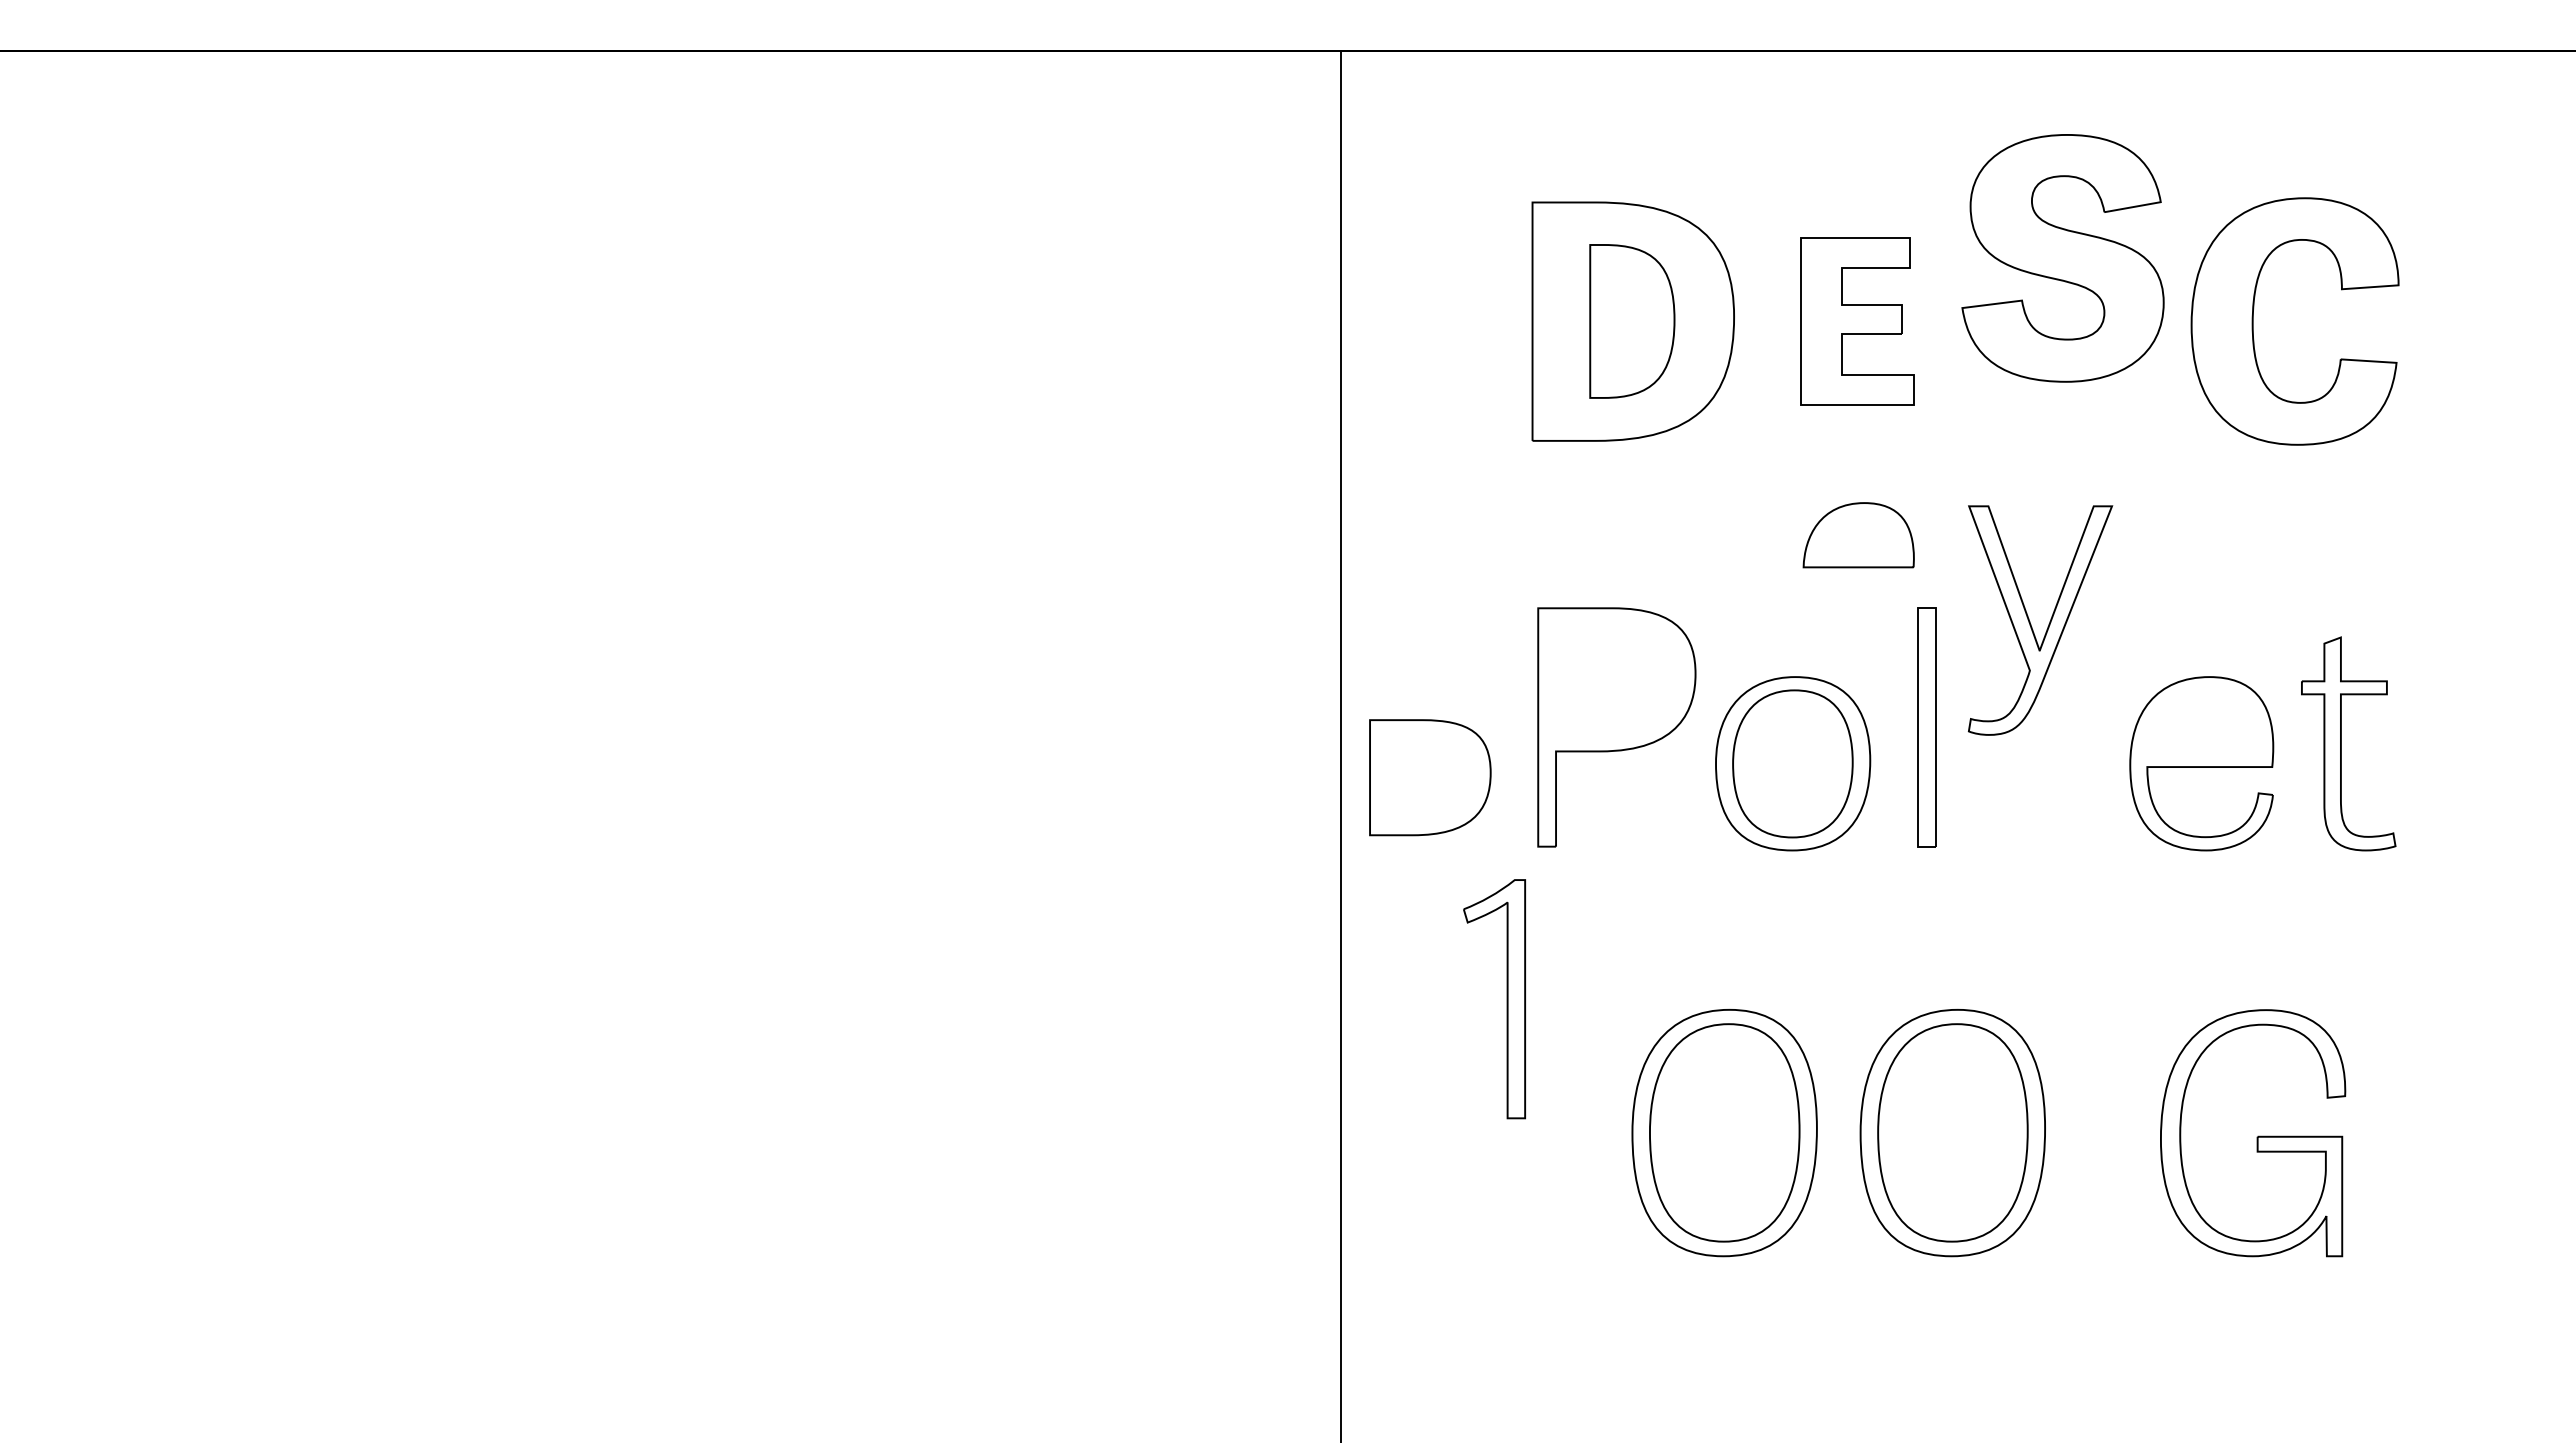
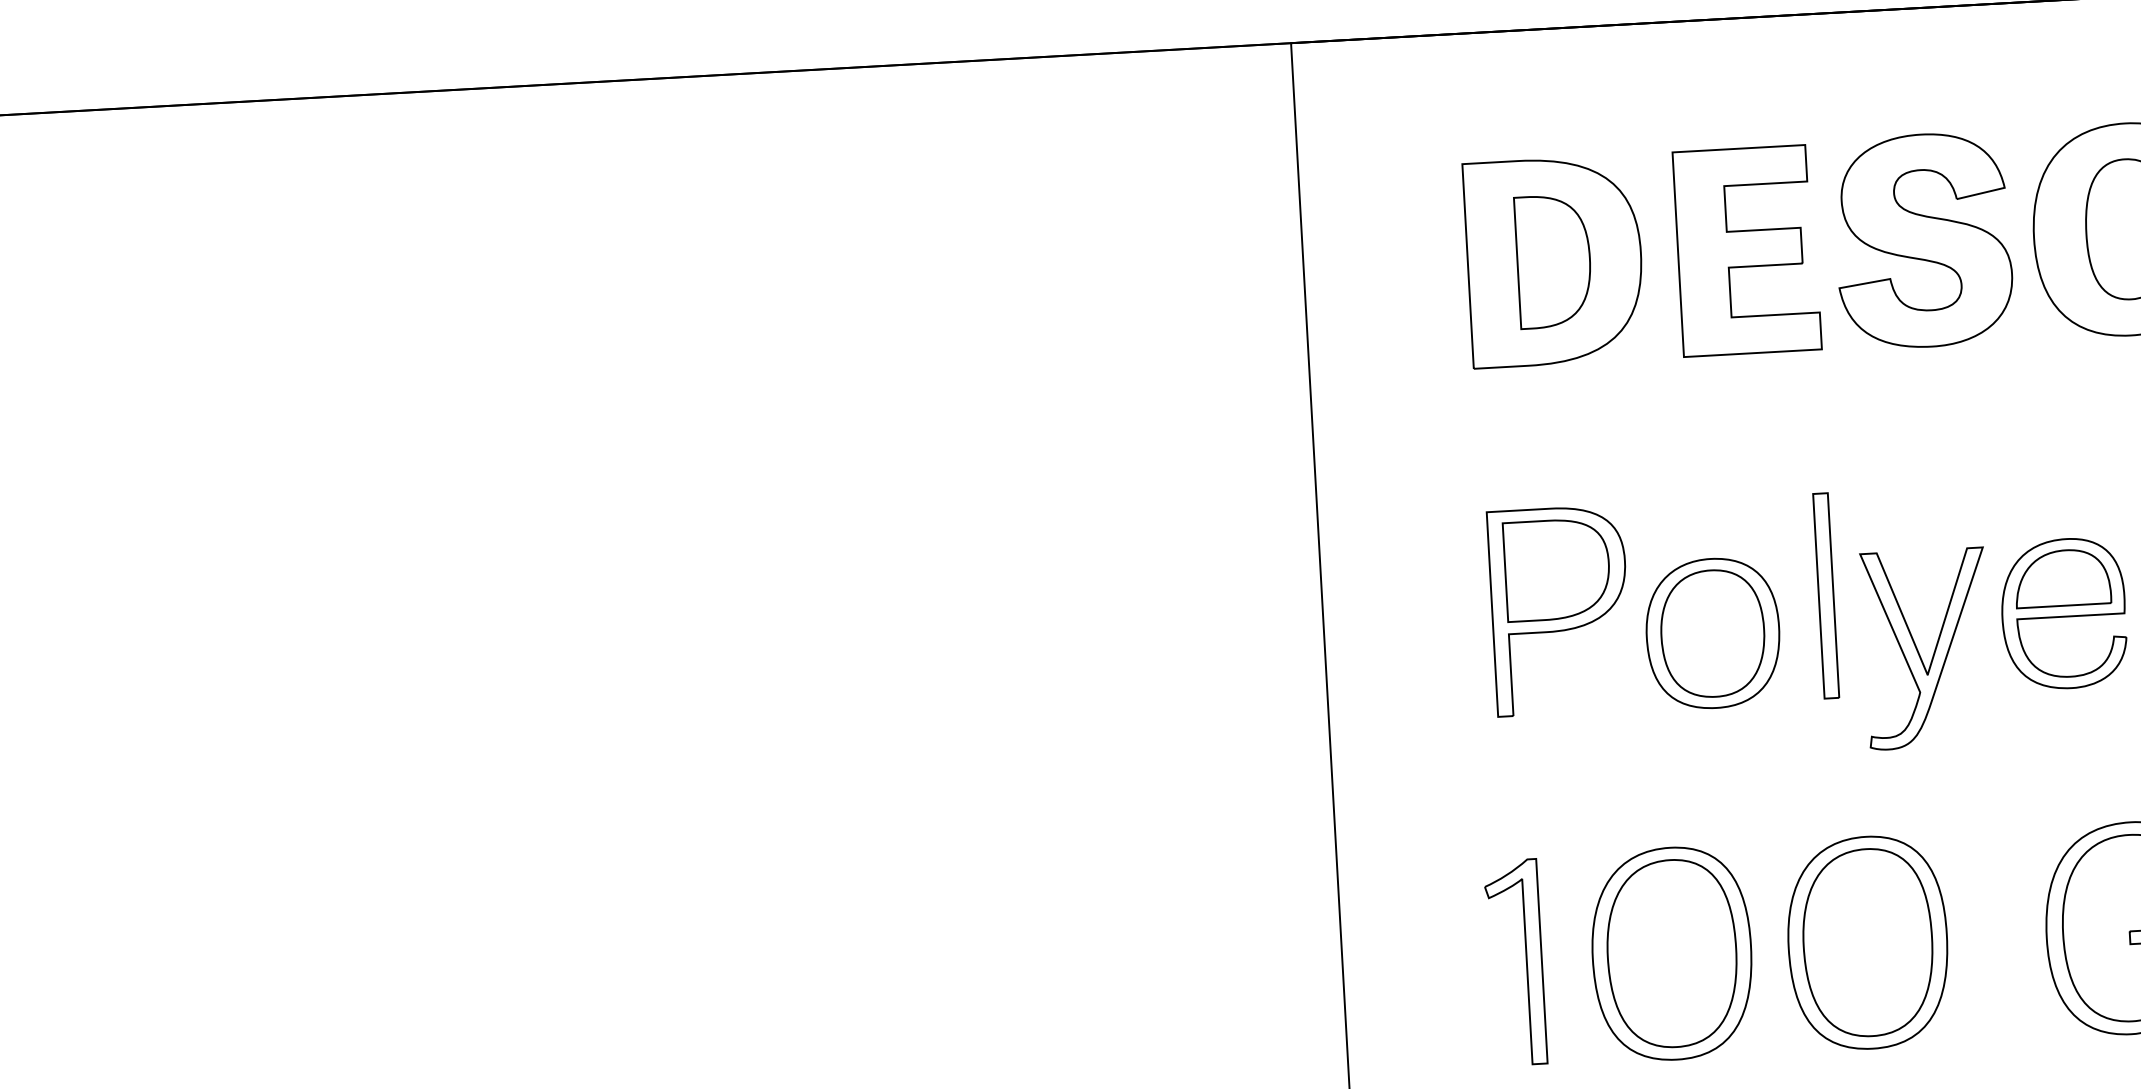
part: (2062, 258) -> (1923, 240), moved
part: (1857, 321) -> (1747, 250), size x1.43
part: (1858, 535) -> (2062, 578), moved
part: (2048, 624) -> (1933, 651), moved
part: (1430, 777) -> (1557, 569), moved
part: (1506, 999) -> (1525, 962), moved

